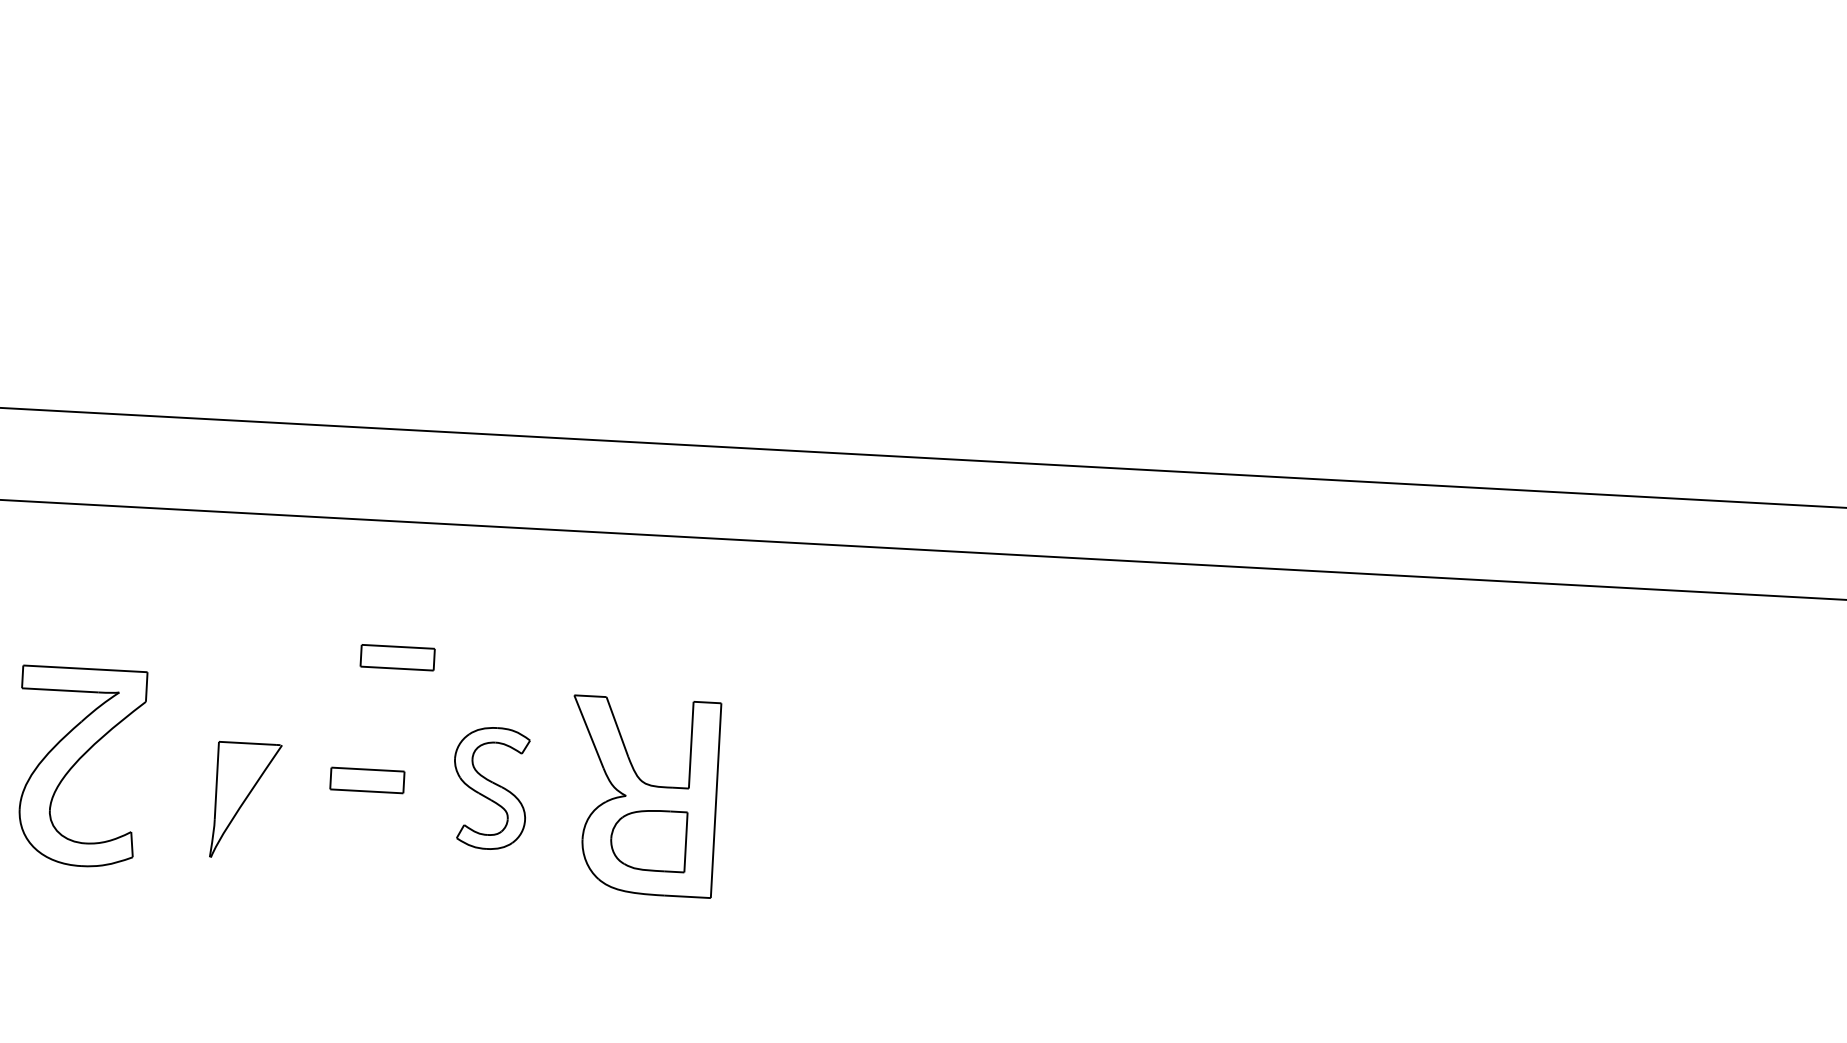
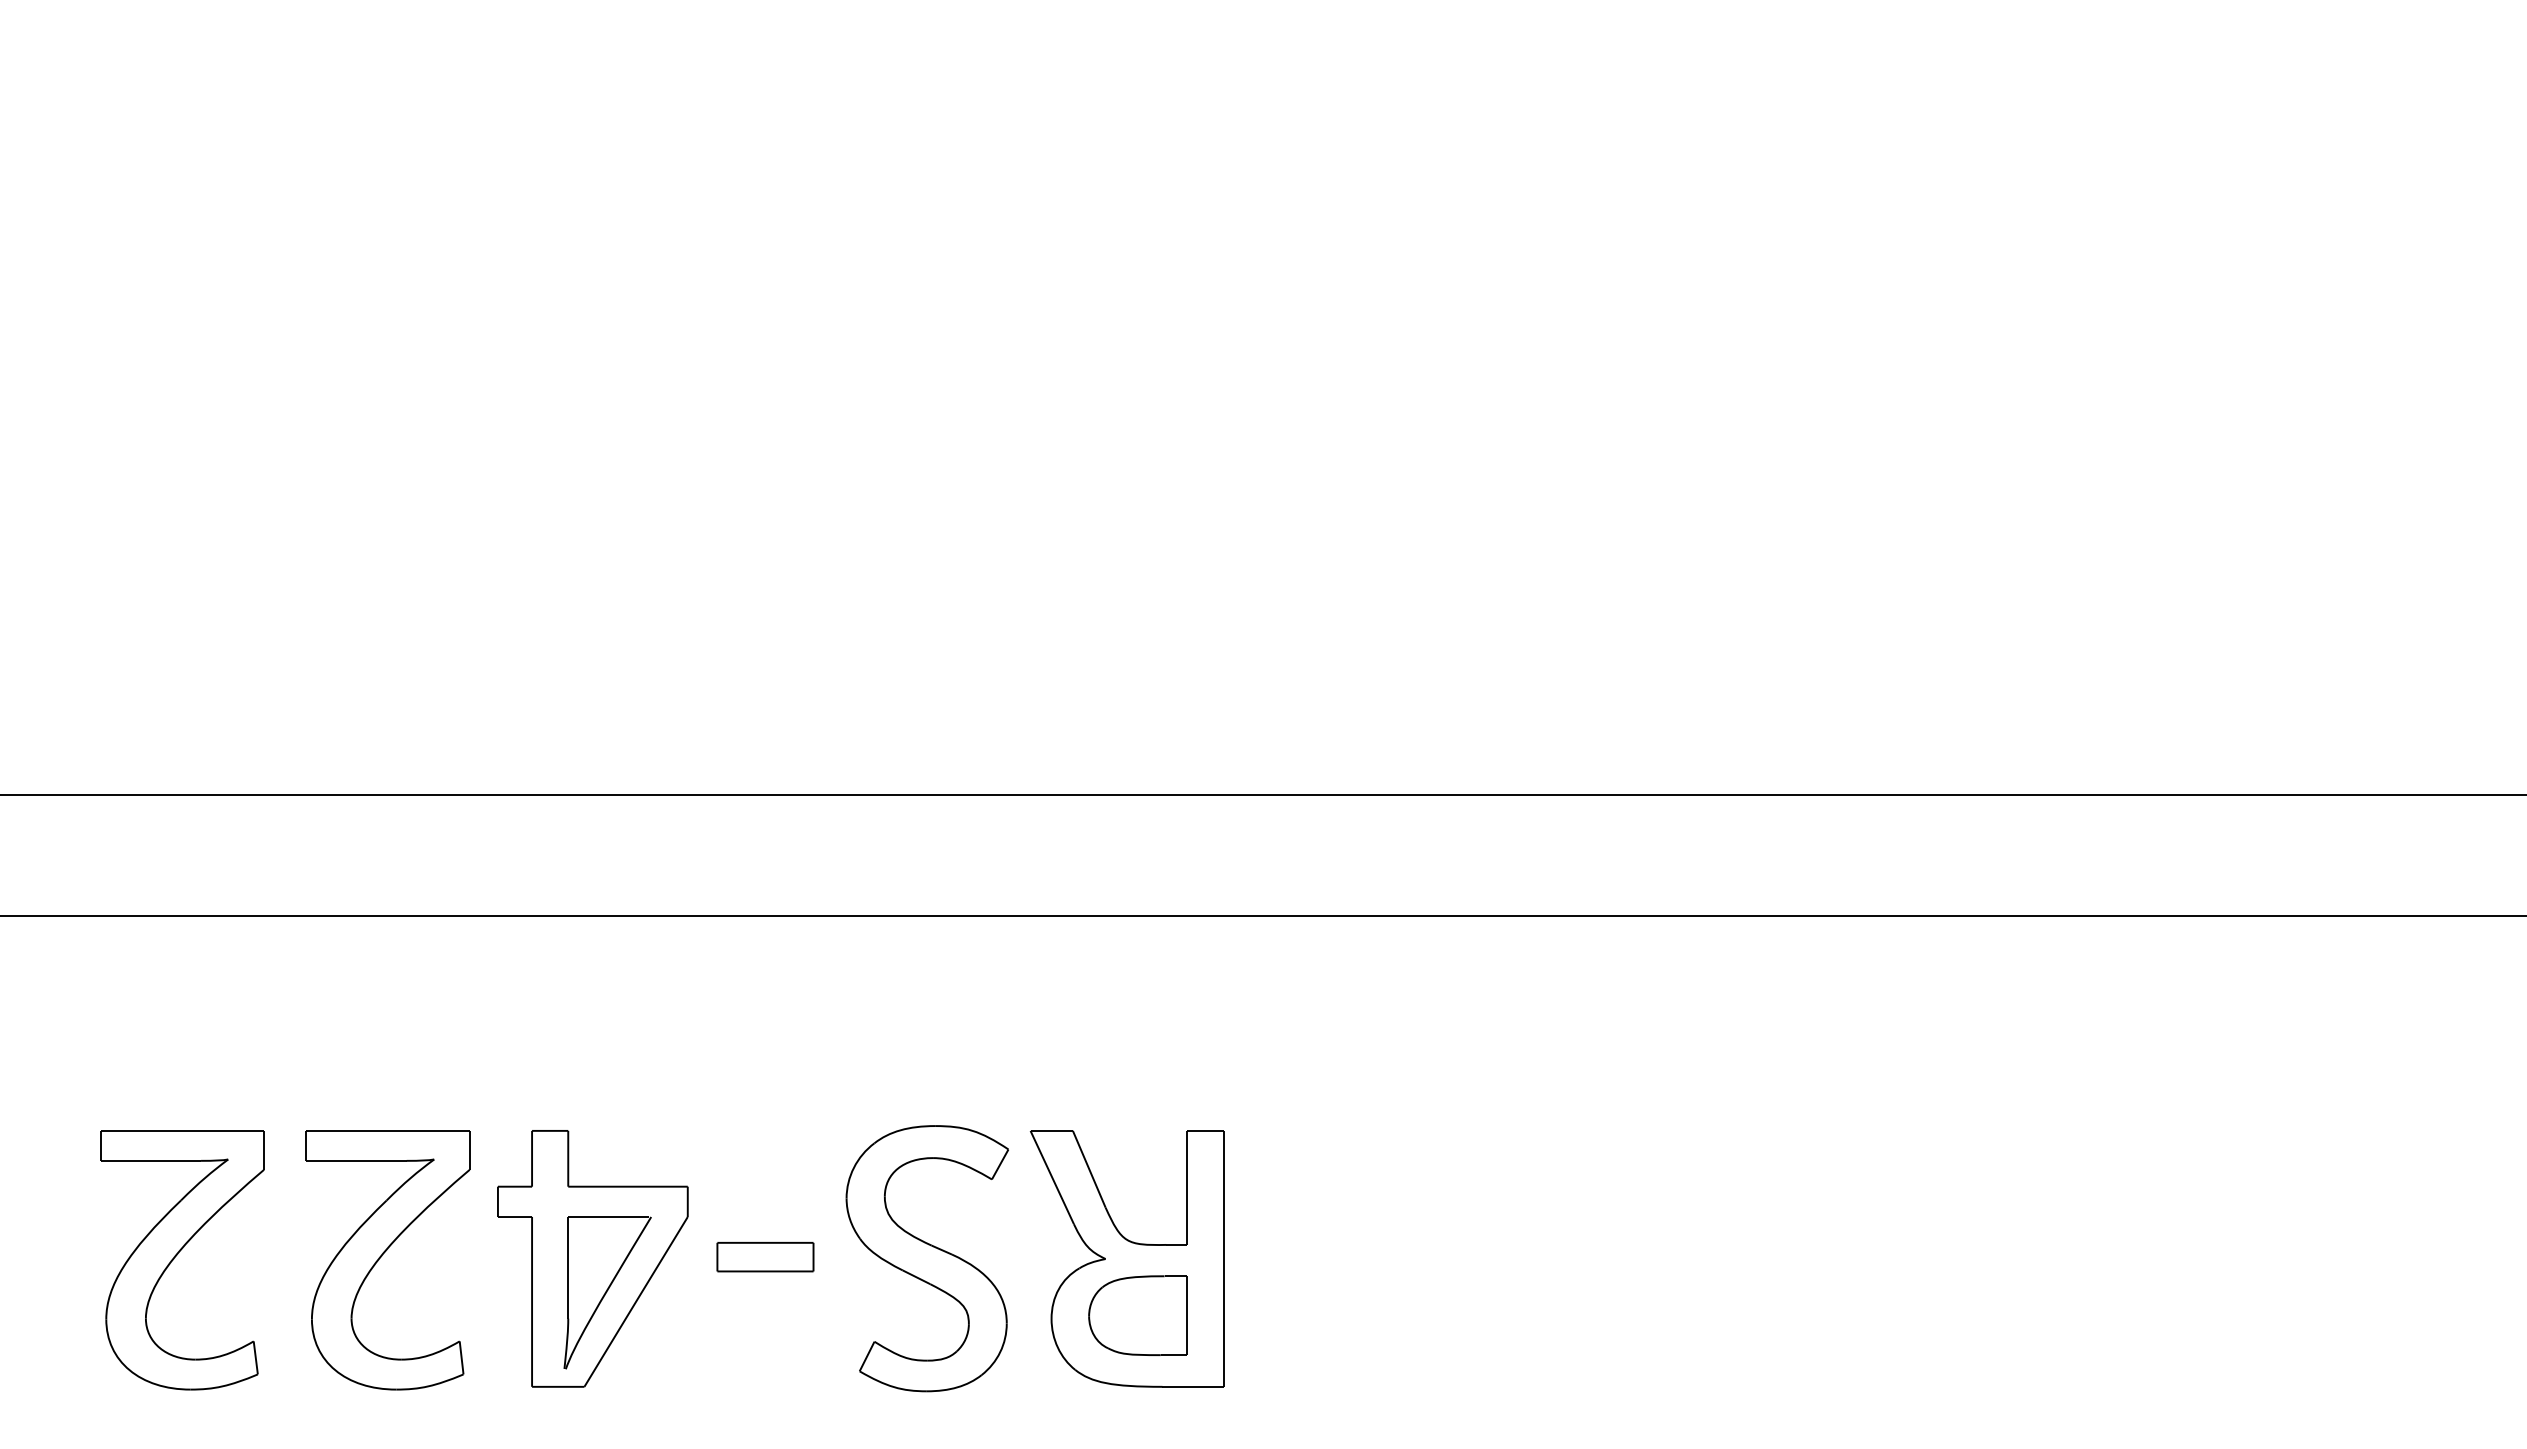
part: (397, 658) -> (796, 1094), removed
part: (235, 774) -> (592, 1258), added
part: (489, 788) -> (926, 1258), size x1.67

